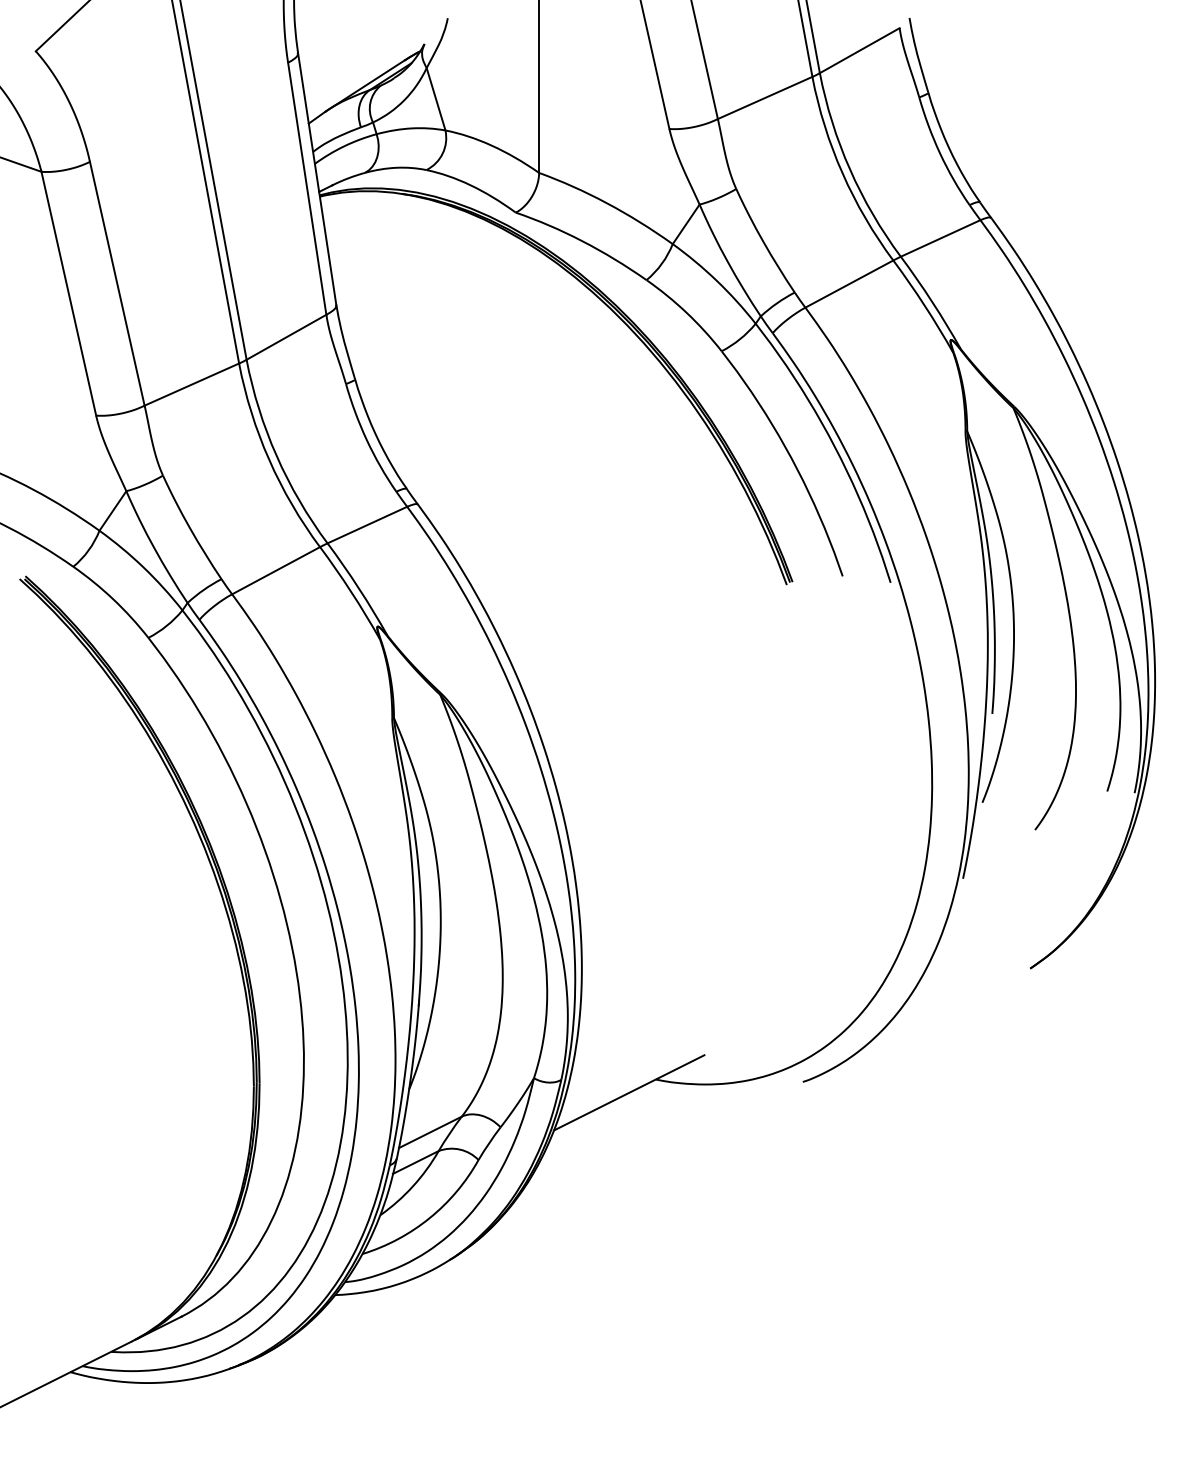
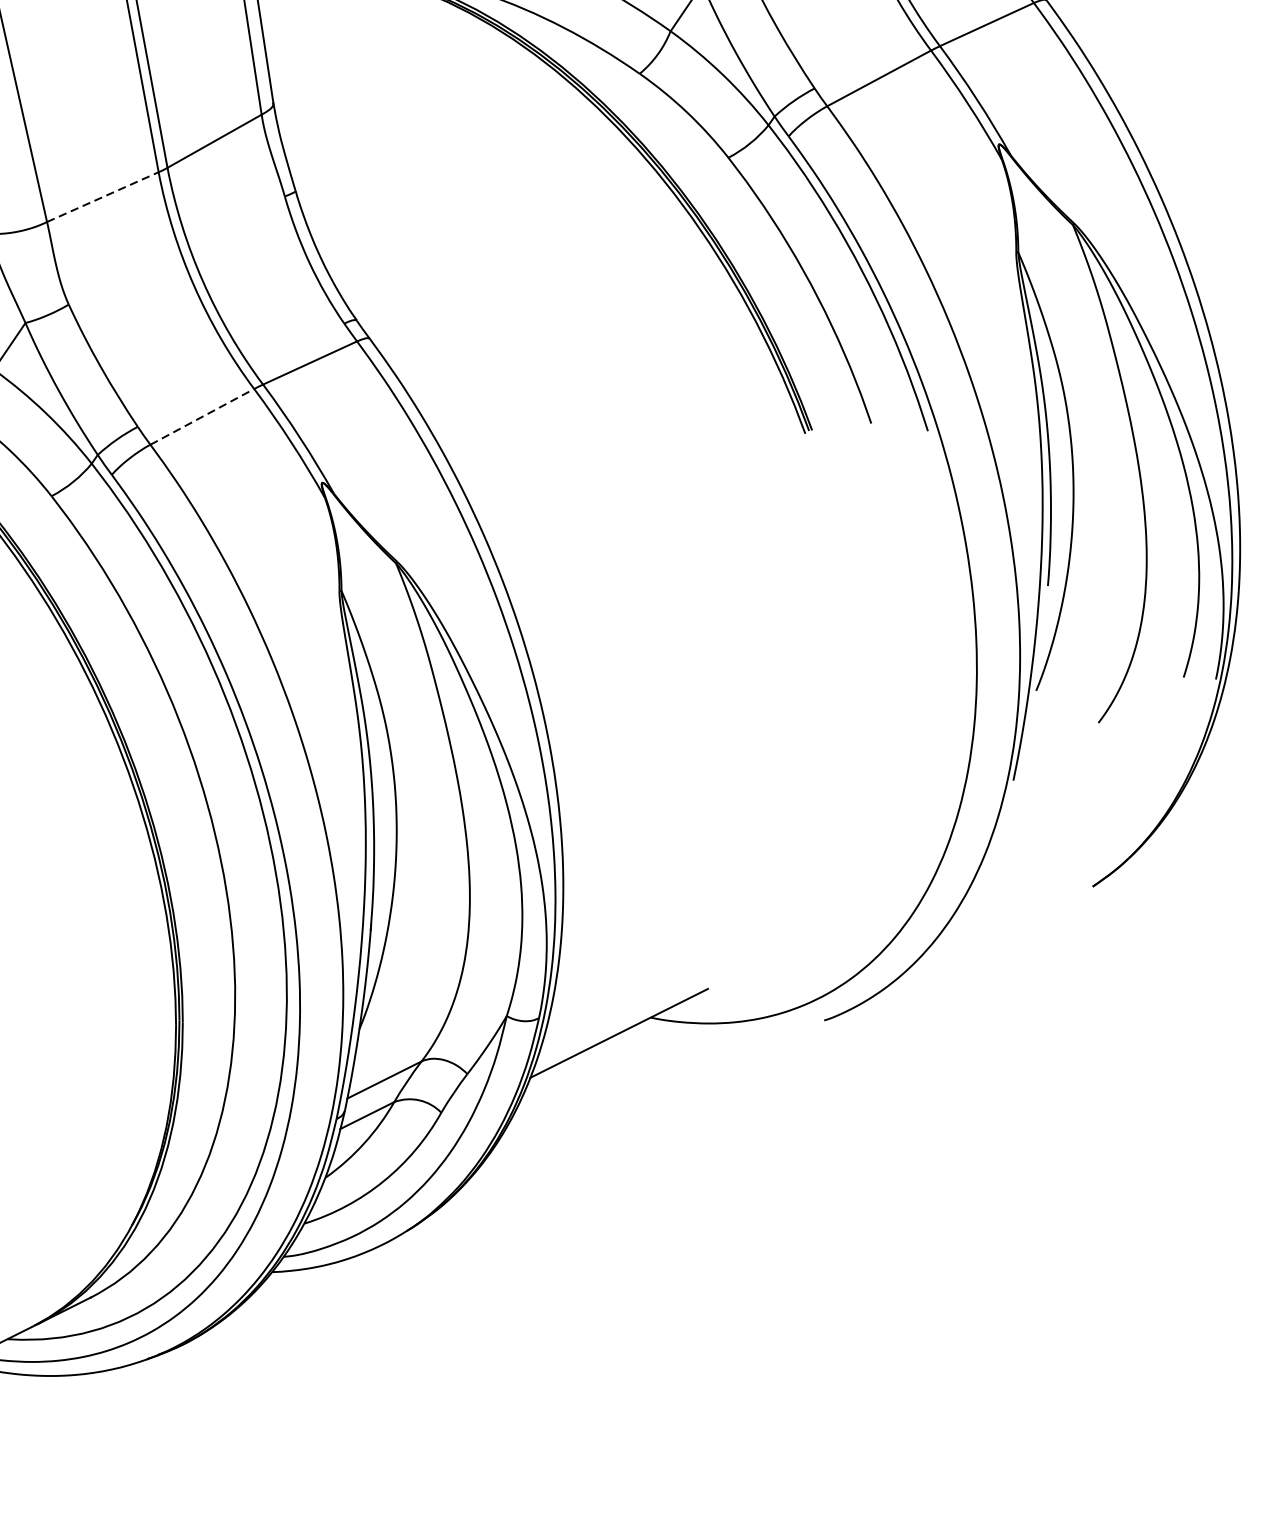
line: (191, 384) -> (102, 197), solid -> dashed
line: (276, 570) -> (202, 416), solid -> dashed

